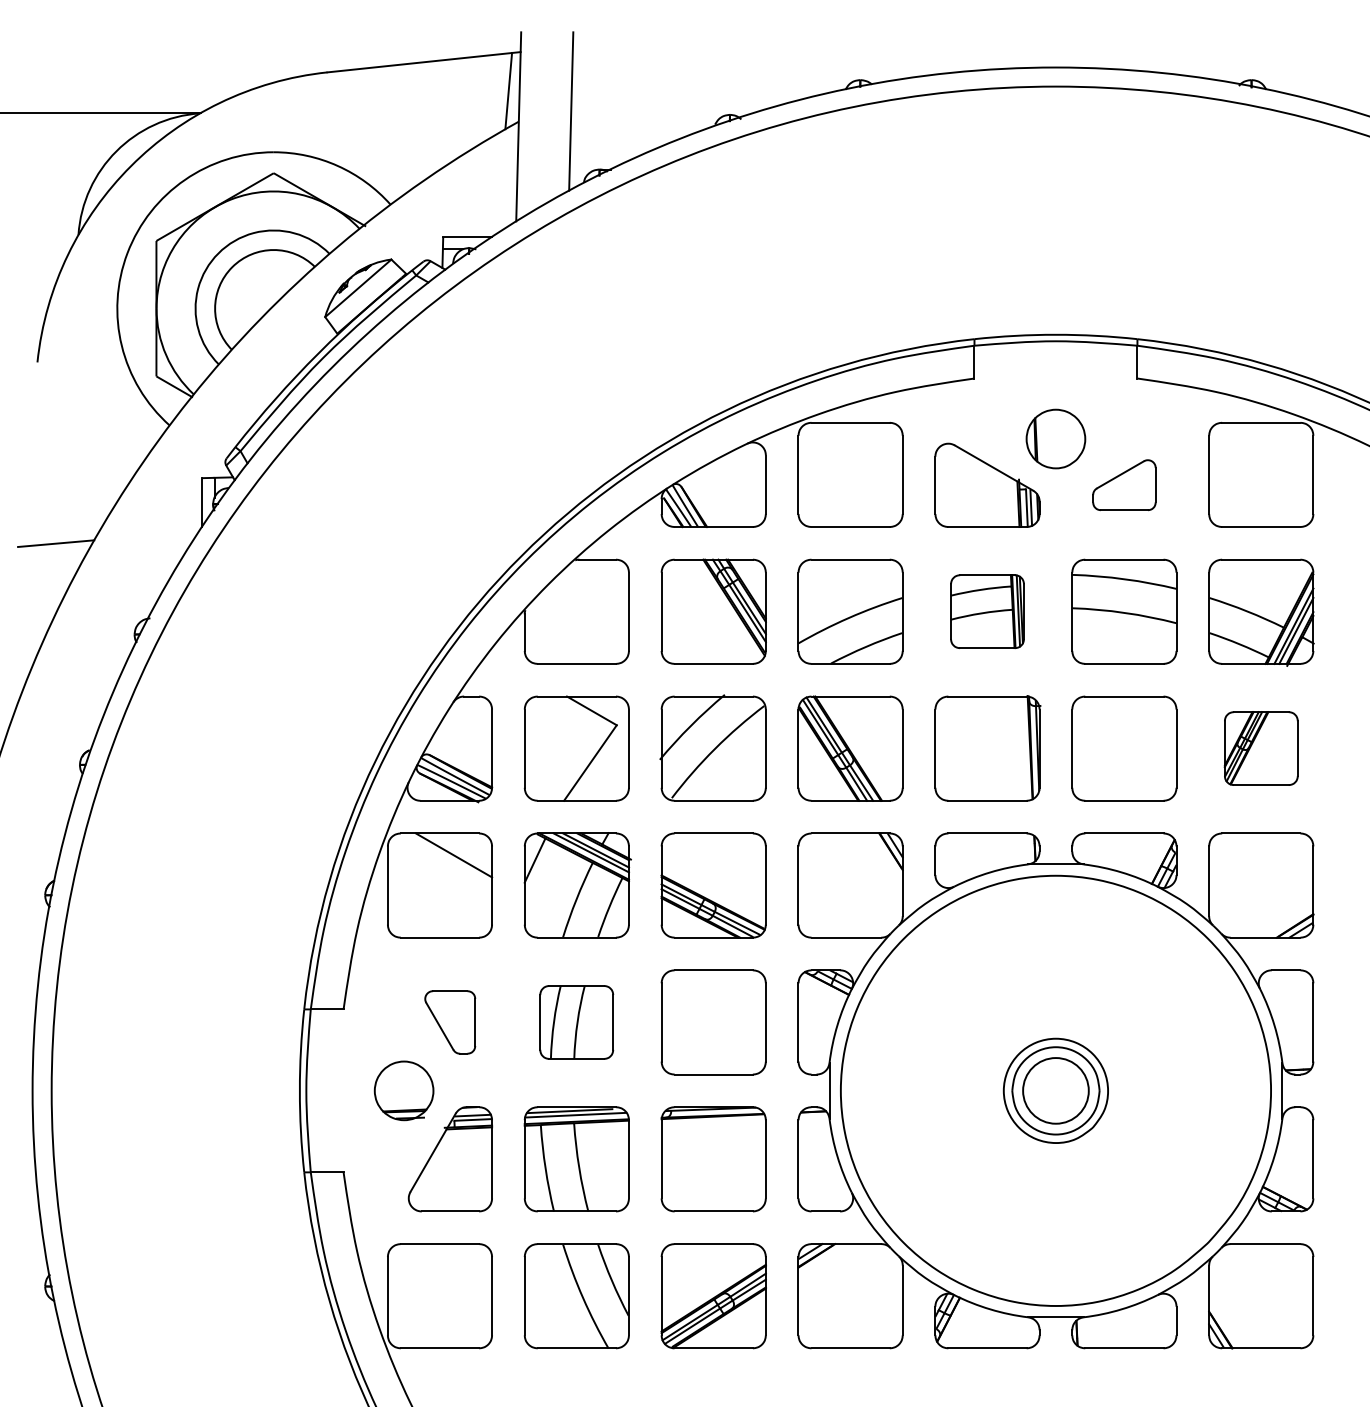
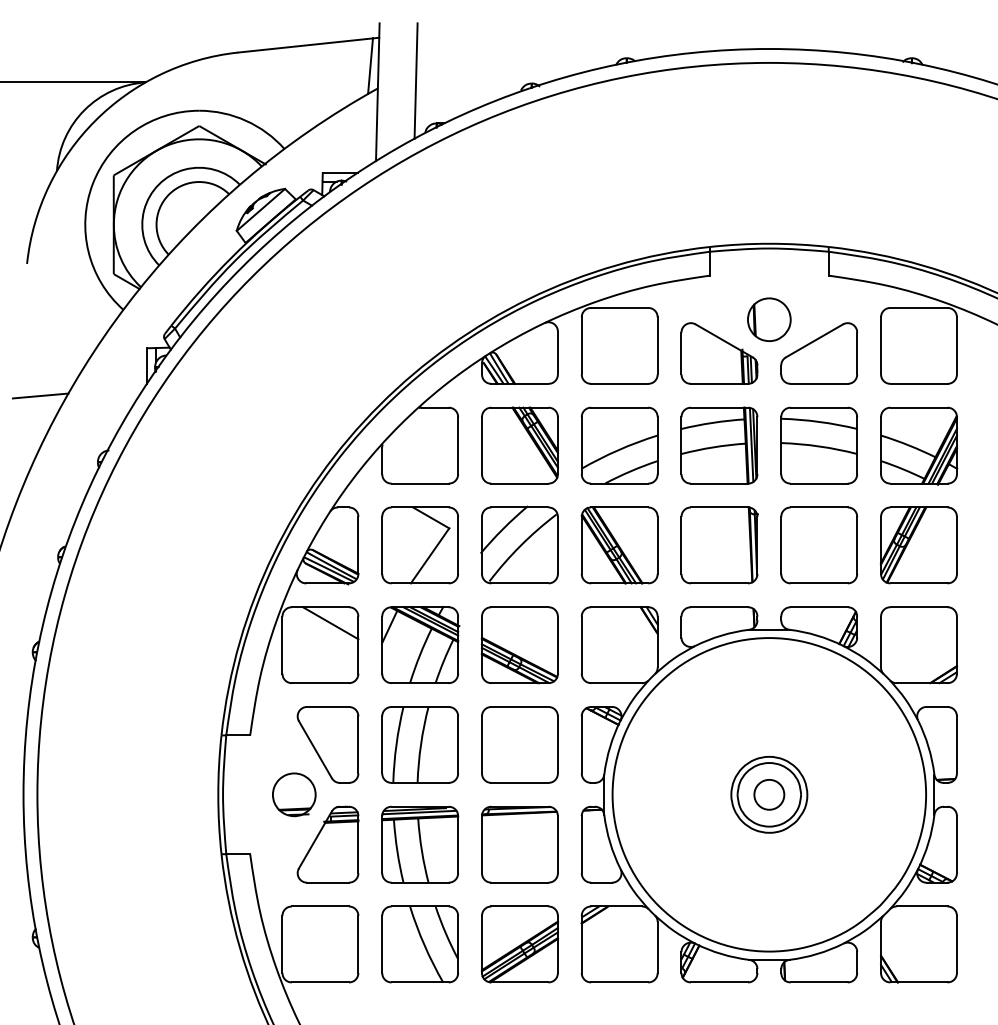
part: (1124, 484) -> (819, 352), size x1.67
part: (987, 611) -> (719, 445), size x1.43
part: (1261, 748) -> (919, 545), size x1.43
part: (449, 1022) -> (327, 744), size x1.67
part: (576, 1022) -> (419, 744), size x1.43
circle: (1055, 1090) -> (769, 794), size x0.62

